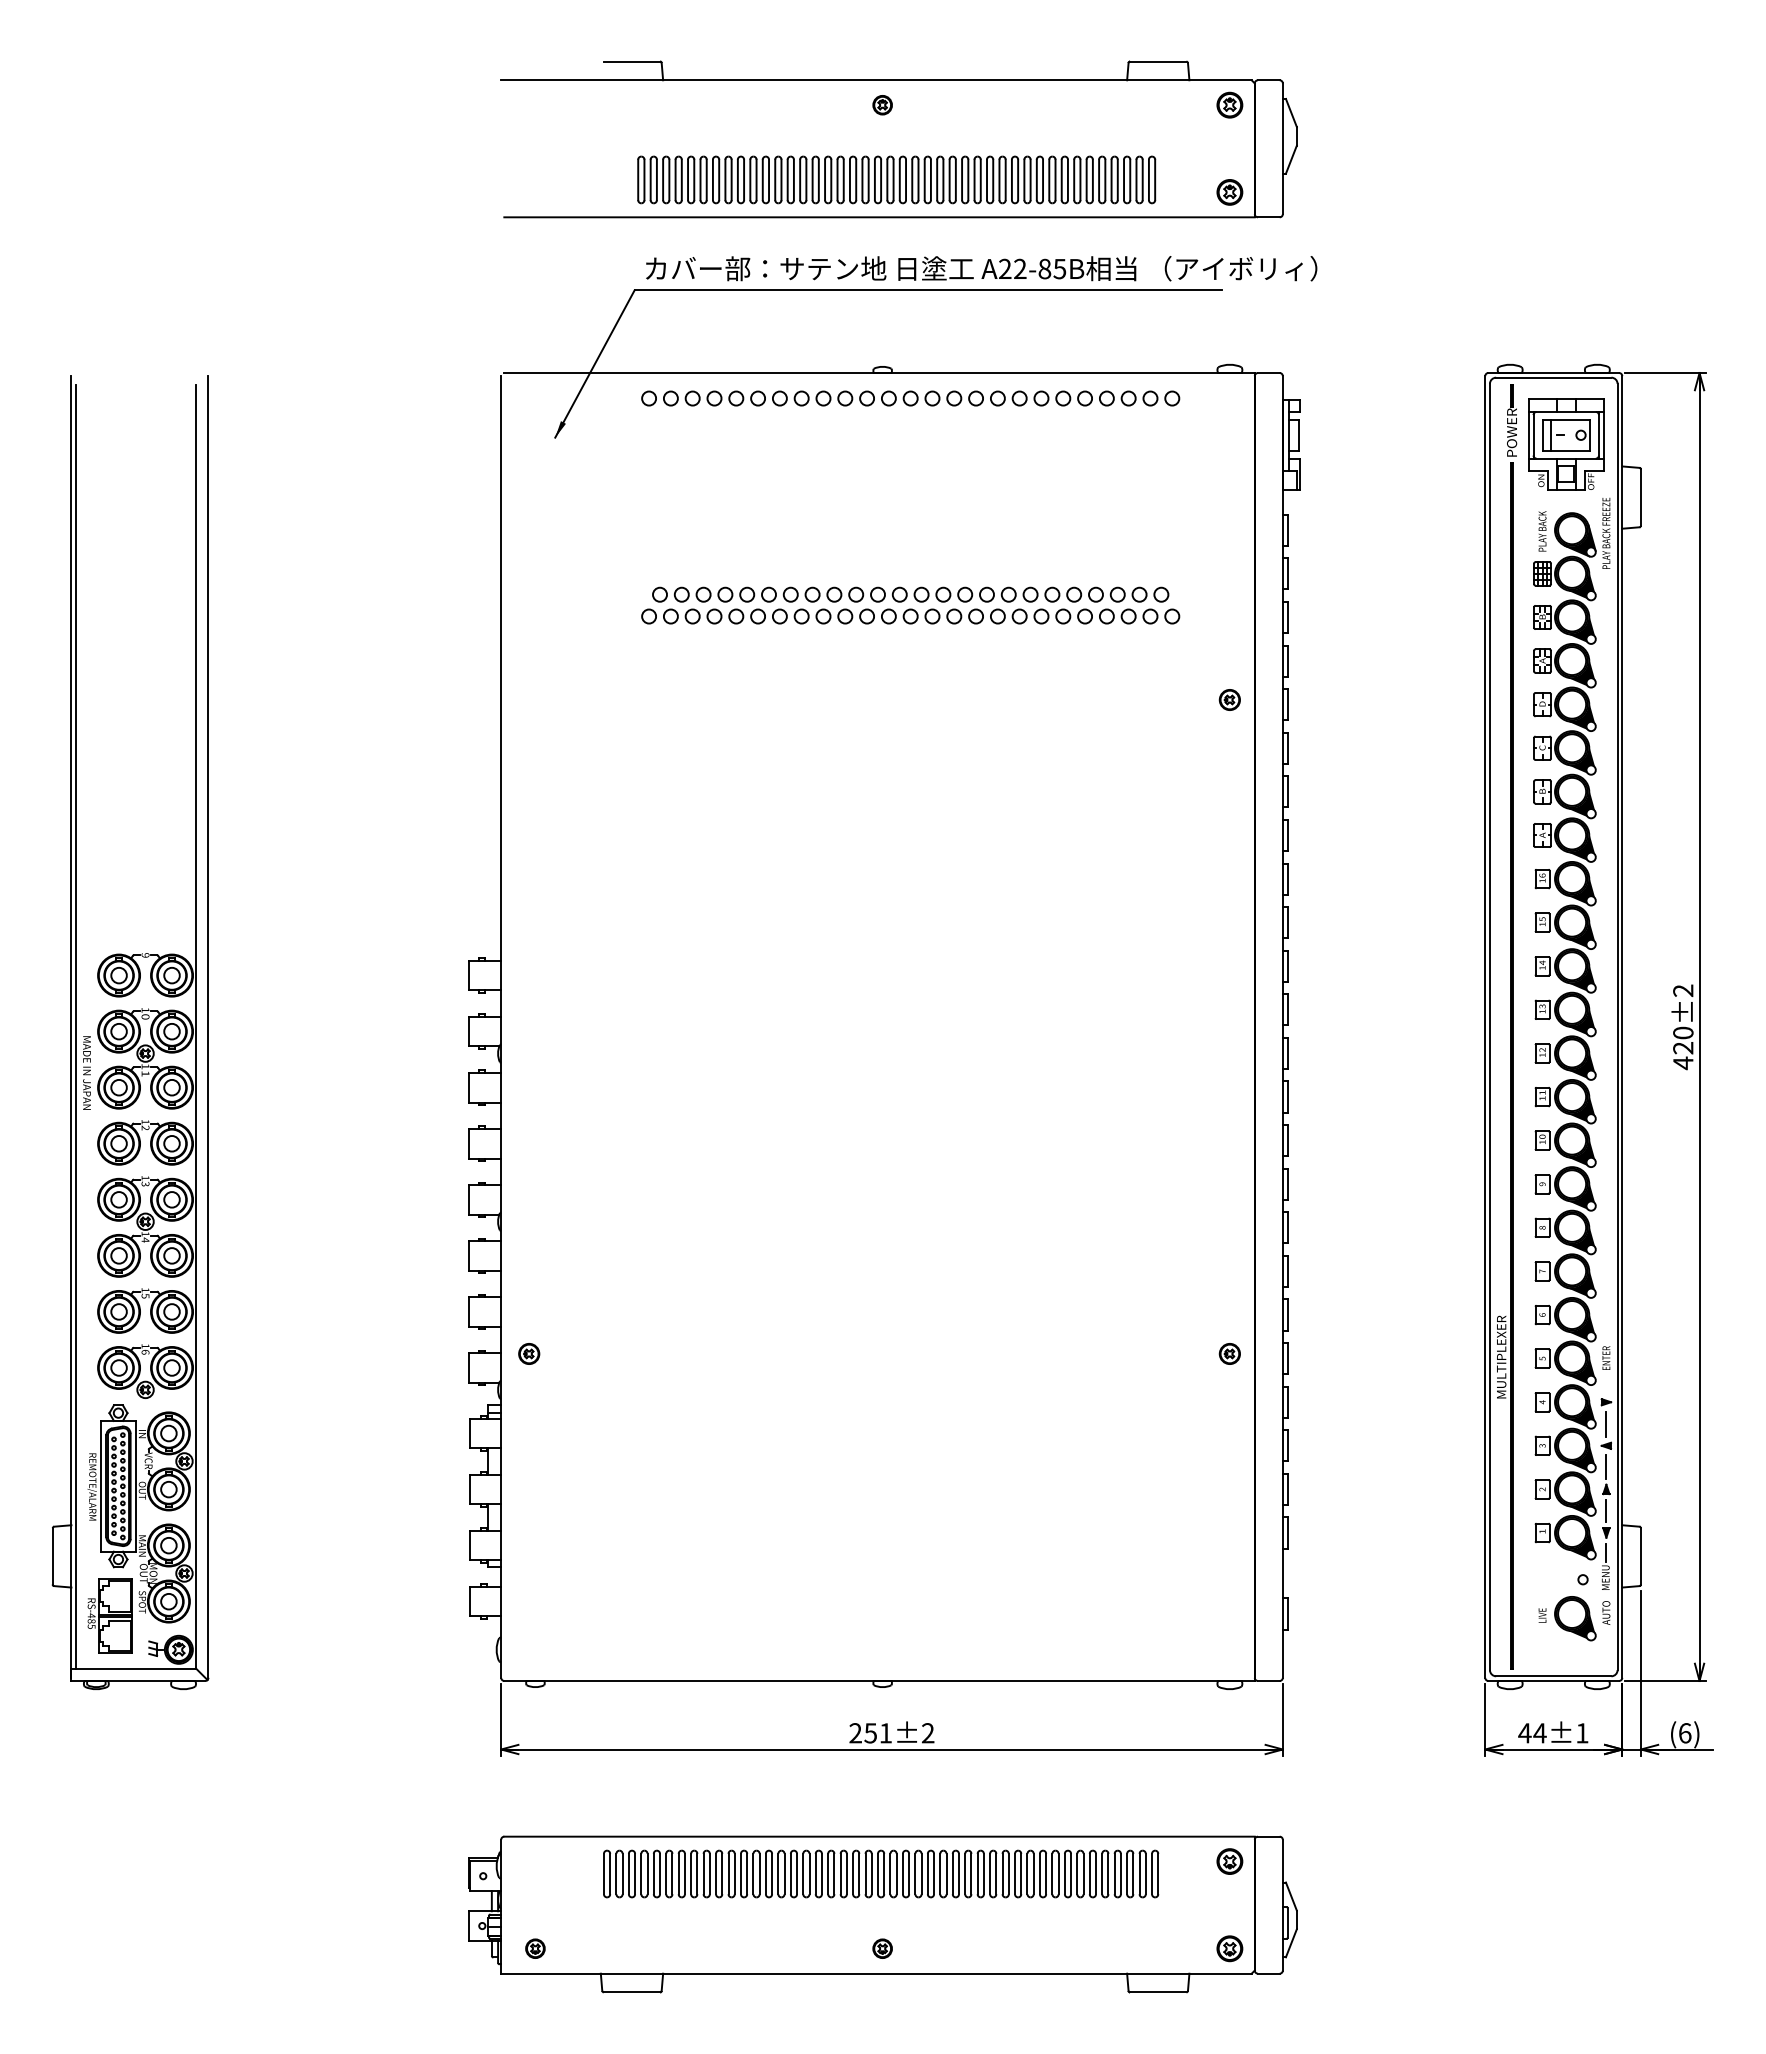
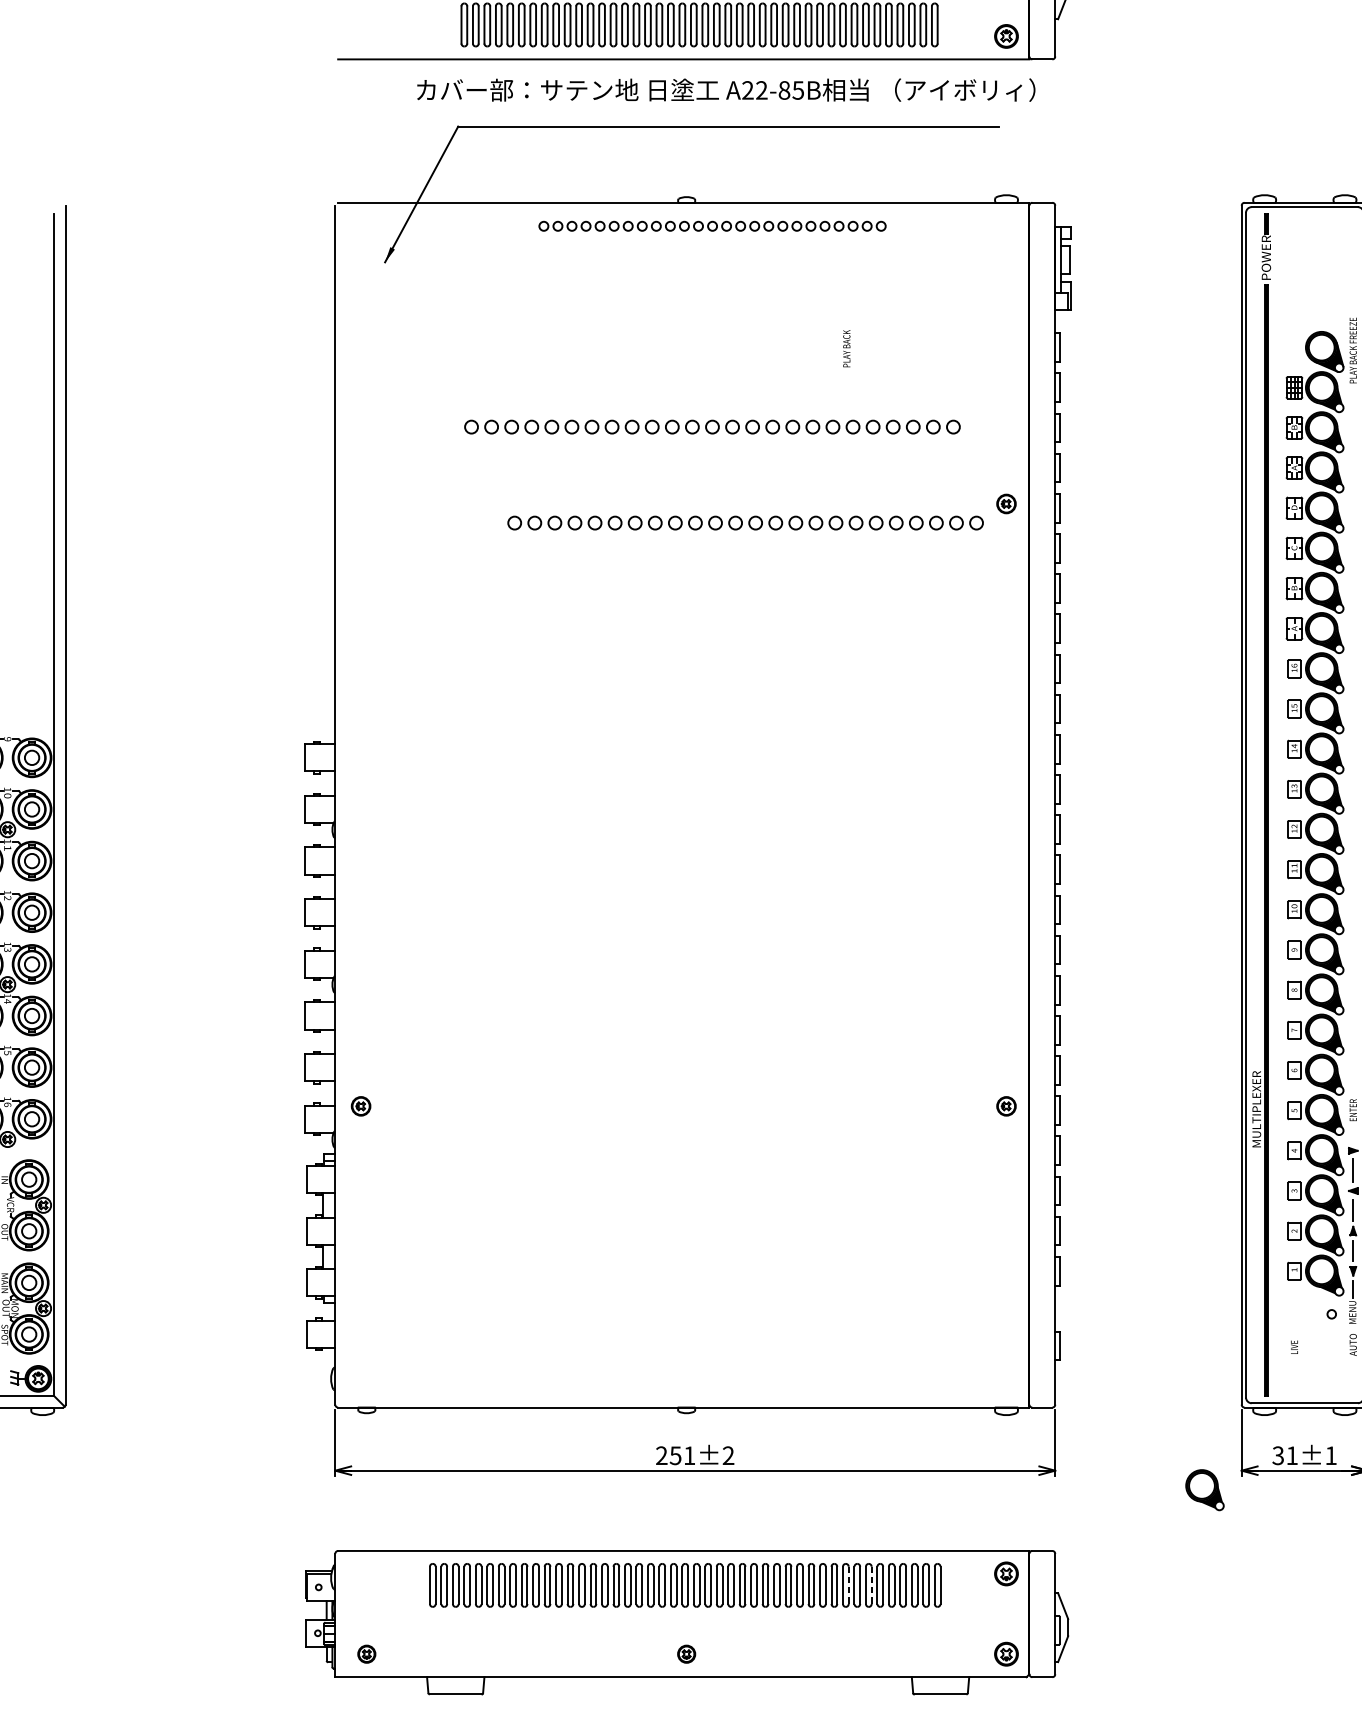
text: (981, 268) -> (726, 89), moved
part: (910, 398) -> (712, 226), size x0.7
part: (1566, 444) -> (1316, 268), removed
text: (1542, 531) -> (846, 348), moved
part: (910, 594) -> (745, 522), moved
part: (1575, 1618) -> (1205, 1490), moved
text: (1532, 1733) -> (1285, 1455), 44±1 -> 31±1
line: (1058, 1874) -> (848, 1585), solid -> dashed
line: (1083, 1874) -> (871, 1585), solid -> dashed

